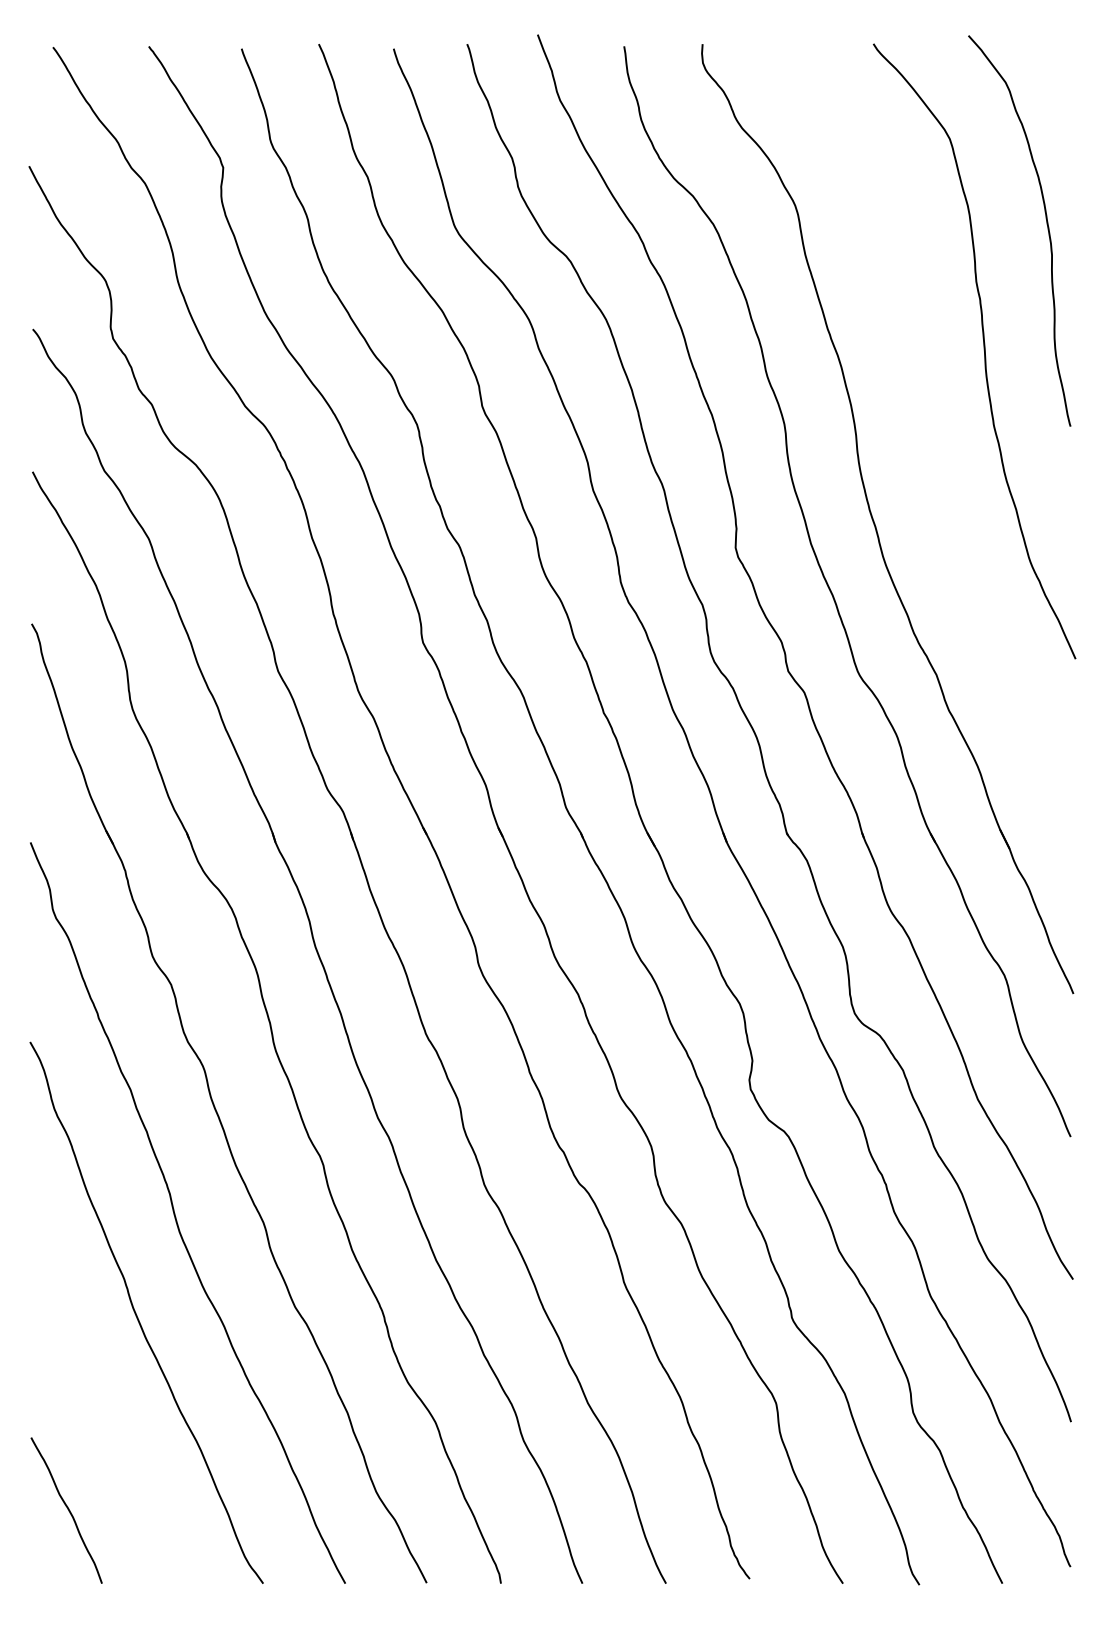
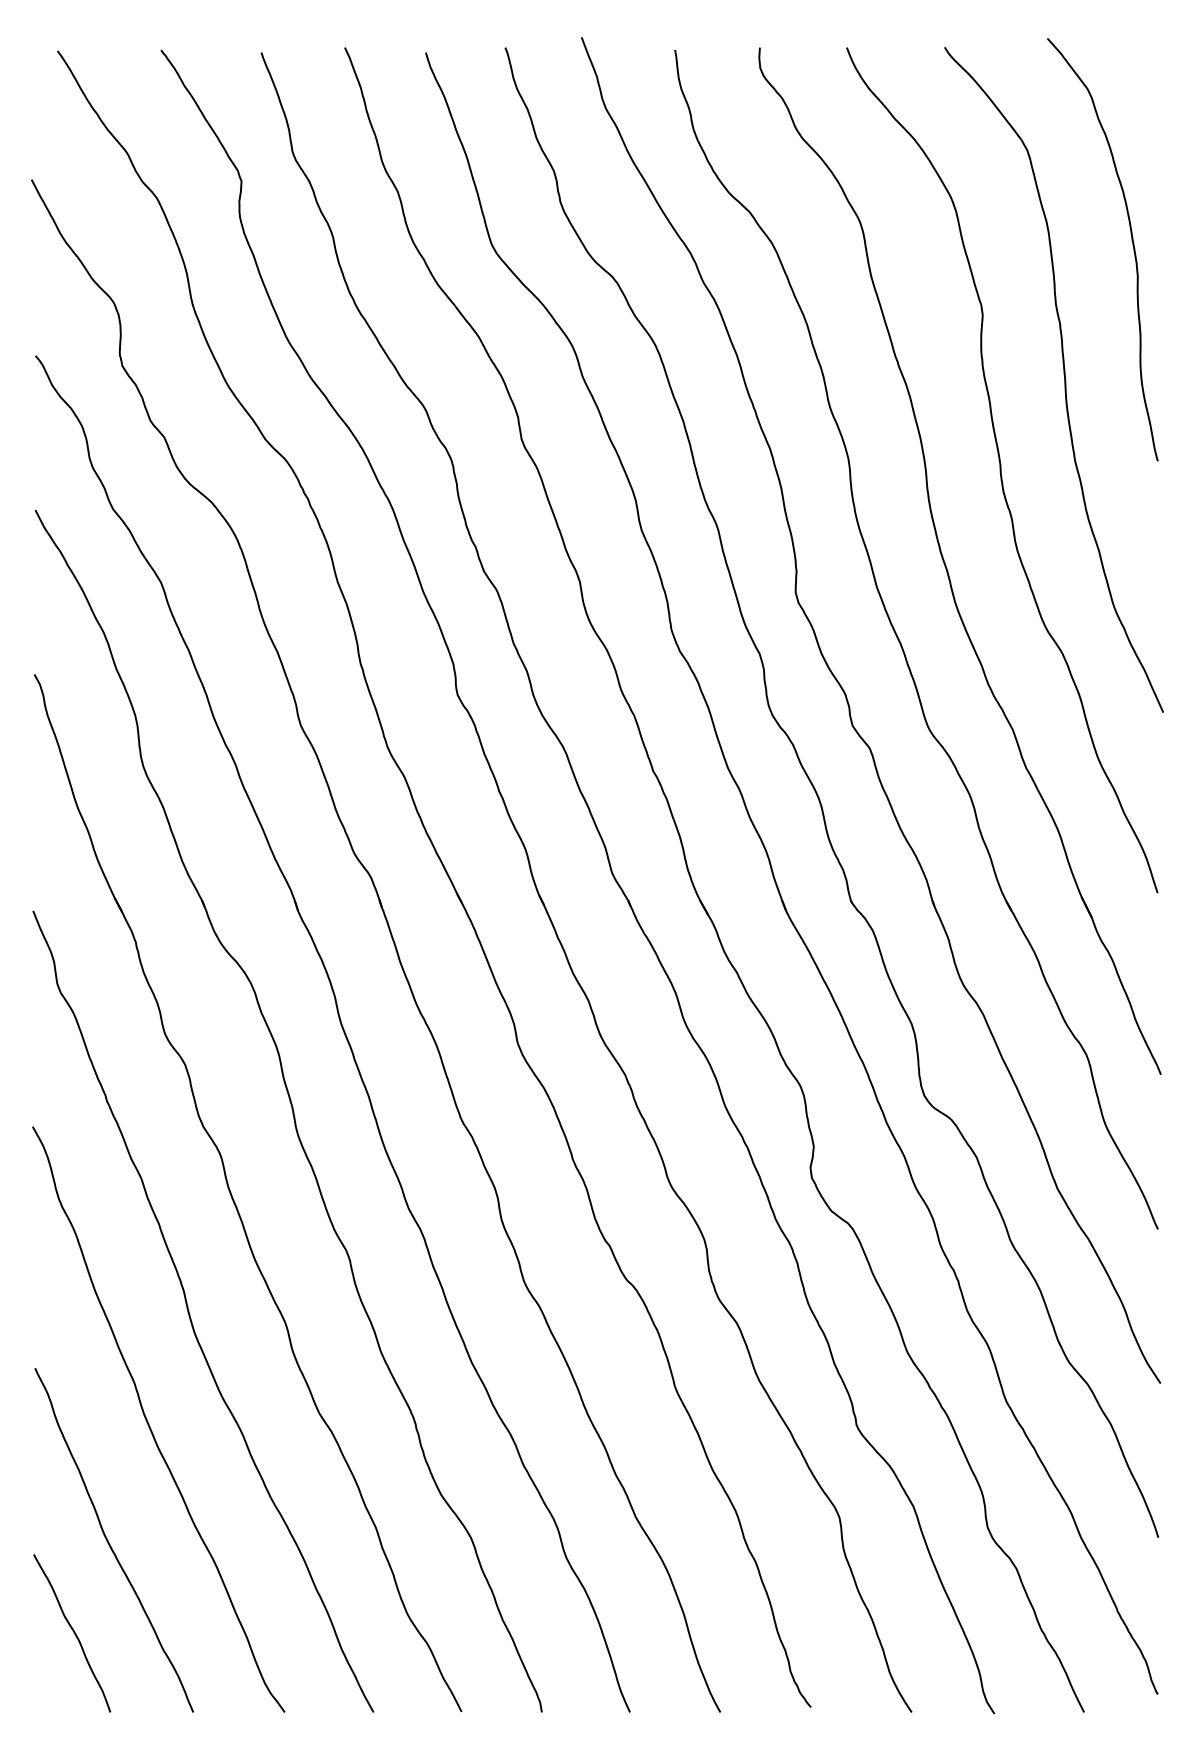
curve: (926, 435) -> (1002, 470), added
curve: (101, 1426) -> (109, 1542), added

